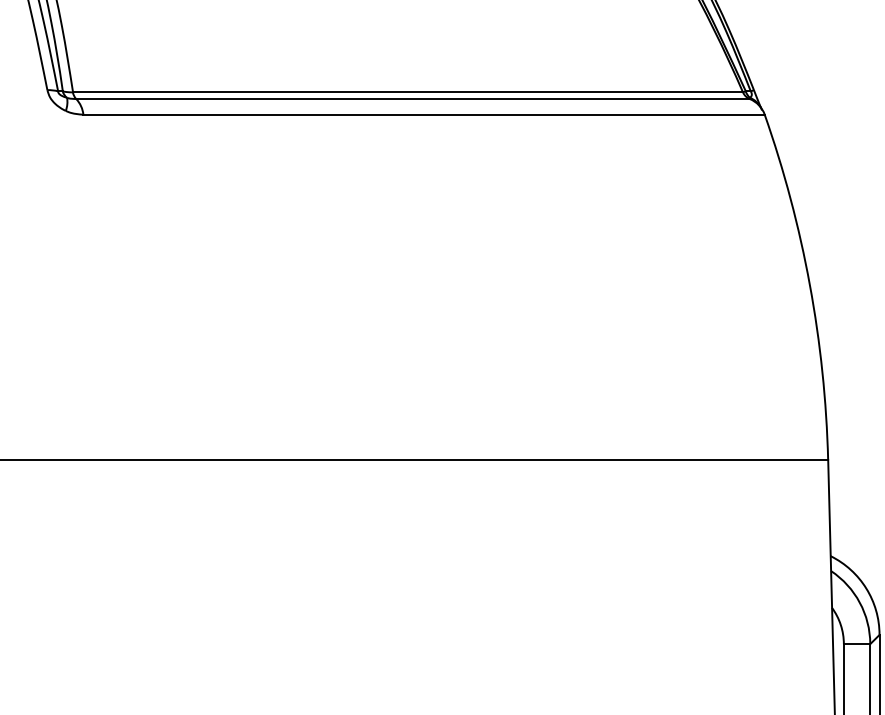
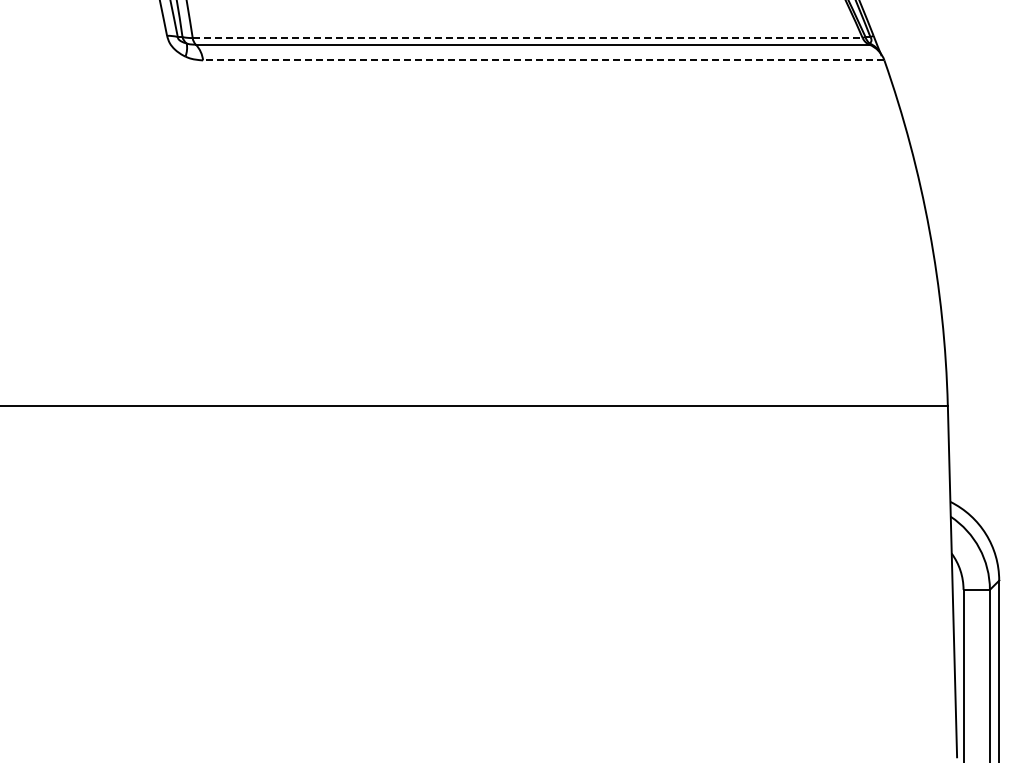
line: (407, 92) -> (527, 38), solid -> dashed
line: (423, 114) -> (543, 60), solid -> dashed

